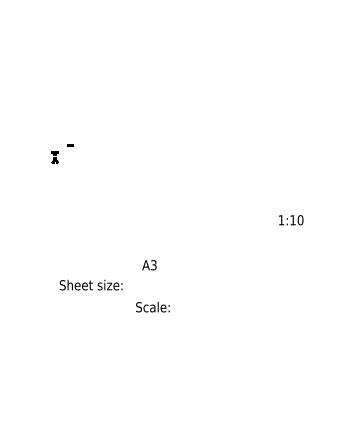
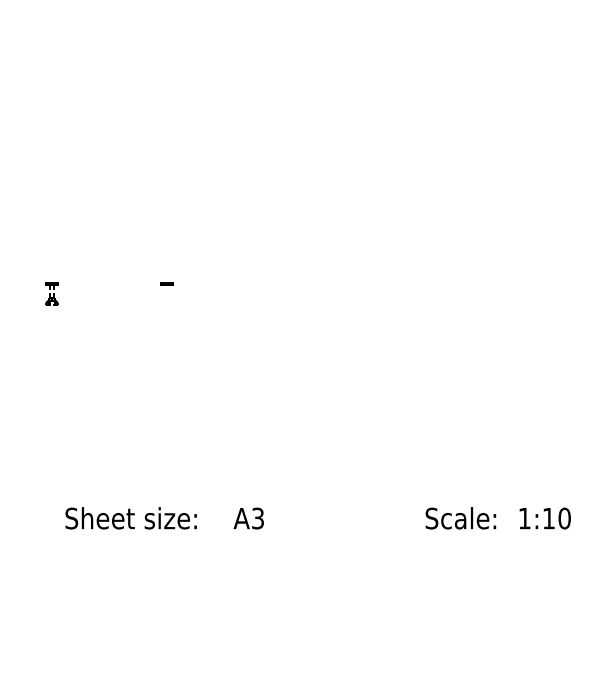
part: (69, 145) -> (165, 282), moved
text: (291, 220) -> (545, 519), moved
text: (90, 284) -> (129, 517), moved
text: (152, 306) -> (460, 517), moved

